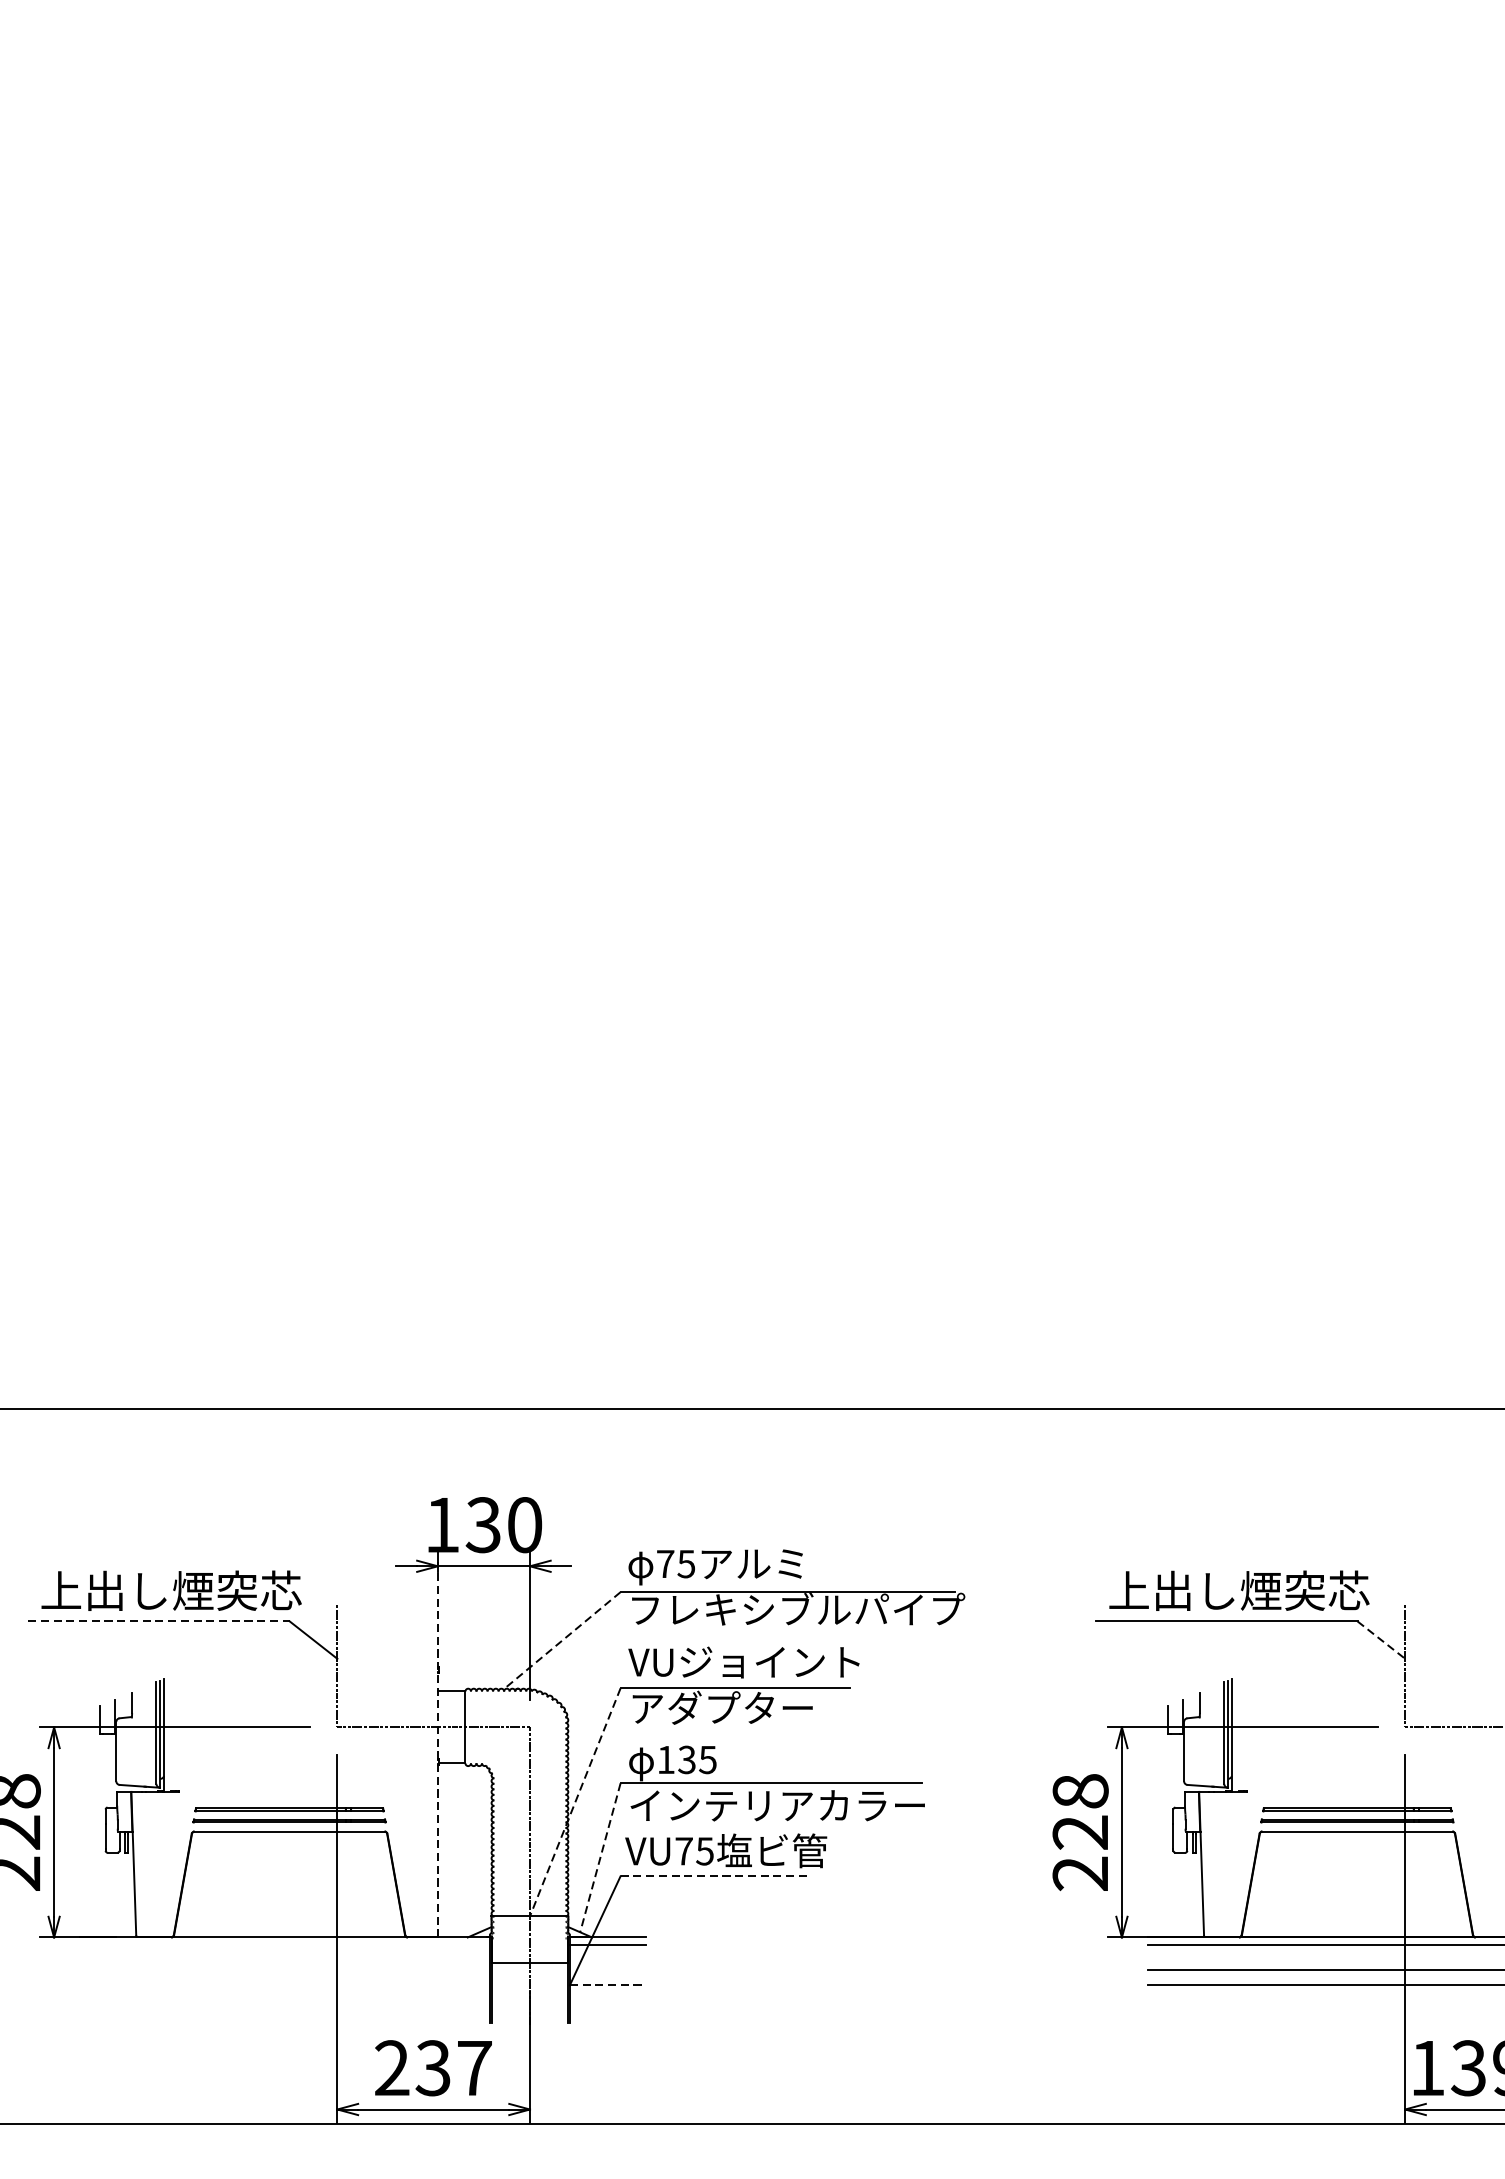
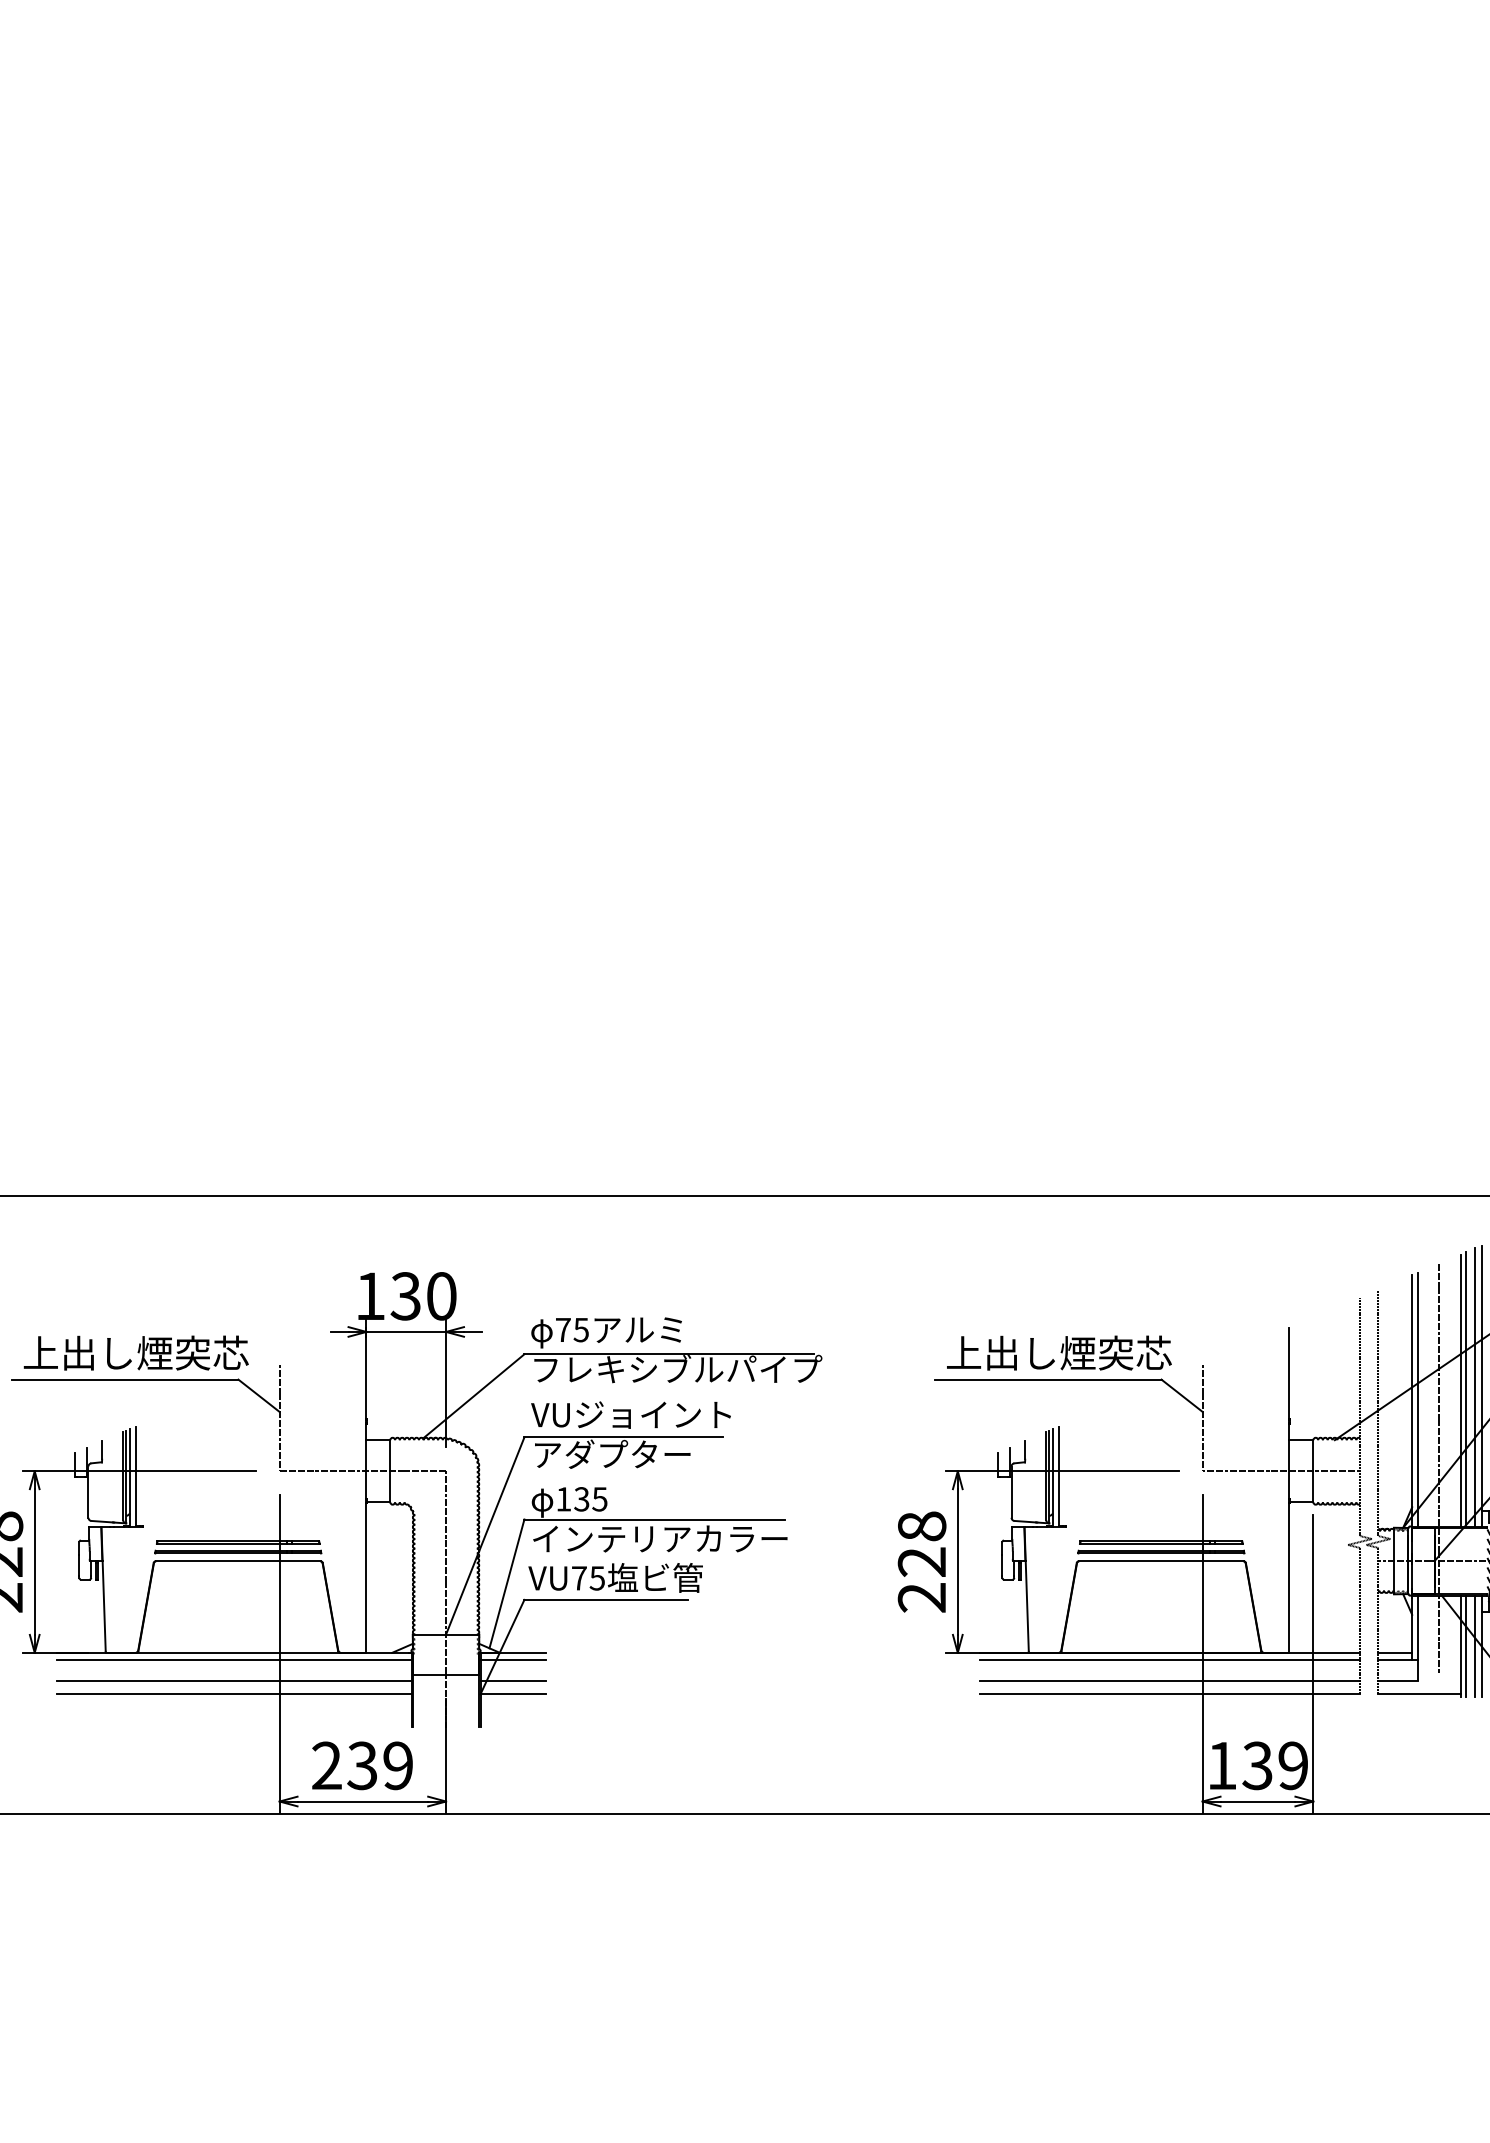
line: (159, 1621) -> (125, 1379), dashed -> solid
line: (561, 1640) -> (473, 1396), dashed -> solid
line: (1381, 1640) -> (1182, 1396), dashed -> solid
line: (170, 1732) -> (135, 1475), added
line: (1238, 1732) -> (1058, 1475), added
line: (437, 1748) -> (366, 1489), dashed -> solid
line: (575, 1802) -> (485, 1536), dashed -> solid
line: (599, 1857) -> (506, 1583), dashed -> solid
line: (715, 1875) -> (606, 1599), dashed -> solid
line: (285, 1945) -> (234, 1659), added
line: (285, 1969) -> (234, 1680), added
line: (607, 1969) -> (513, 1680), added
line: (285, 1985) -> (234, 1694), added
line: (607, 1985) -> (513, 1694), dashed -> solid
text: (474, 2067) -> (398, 1765), 237 -> 239

